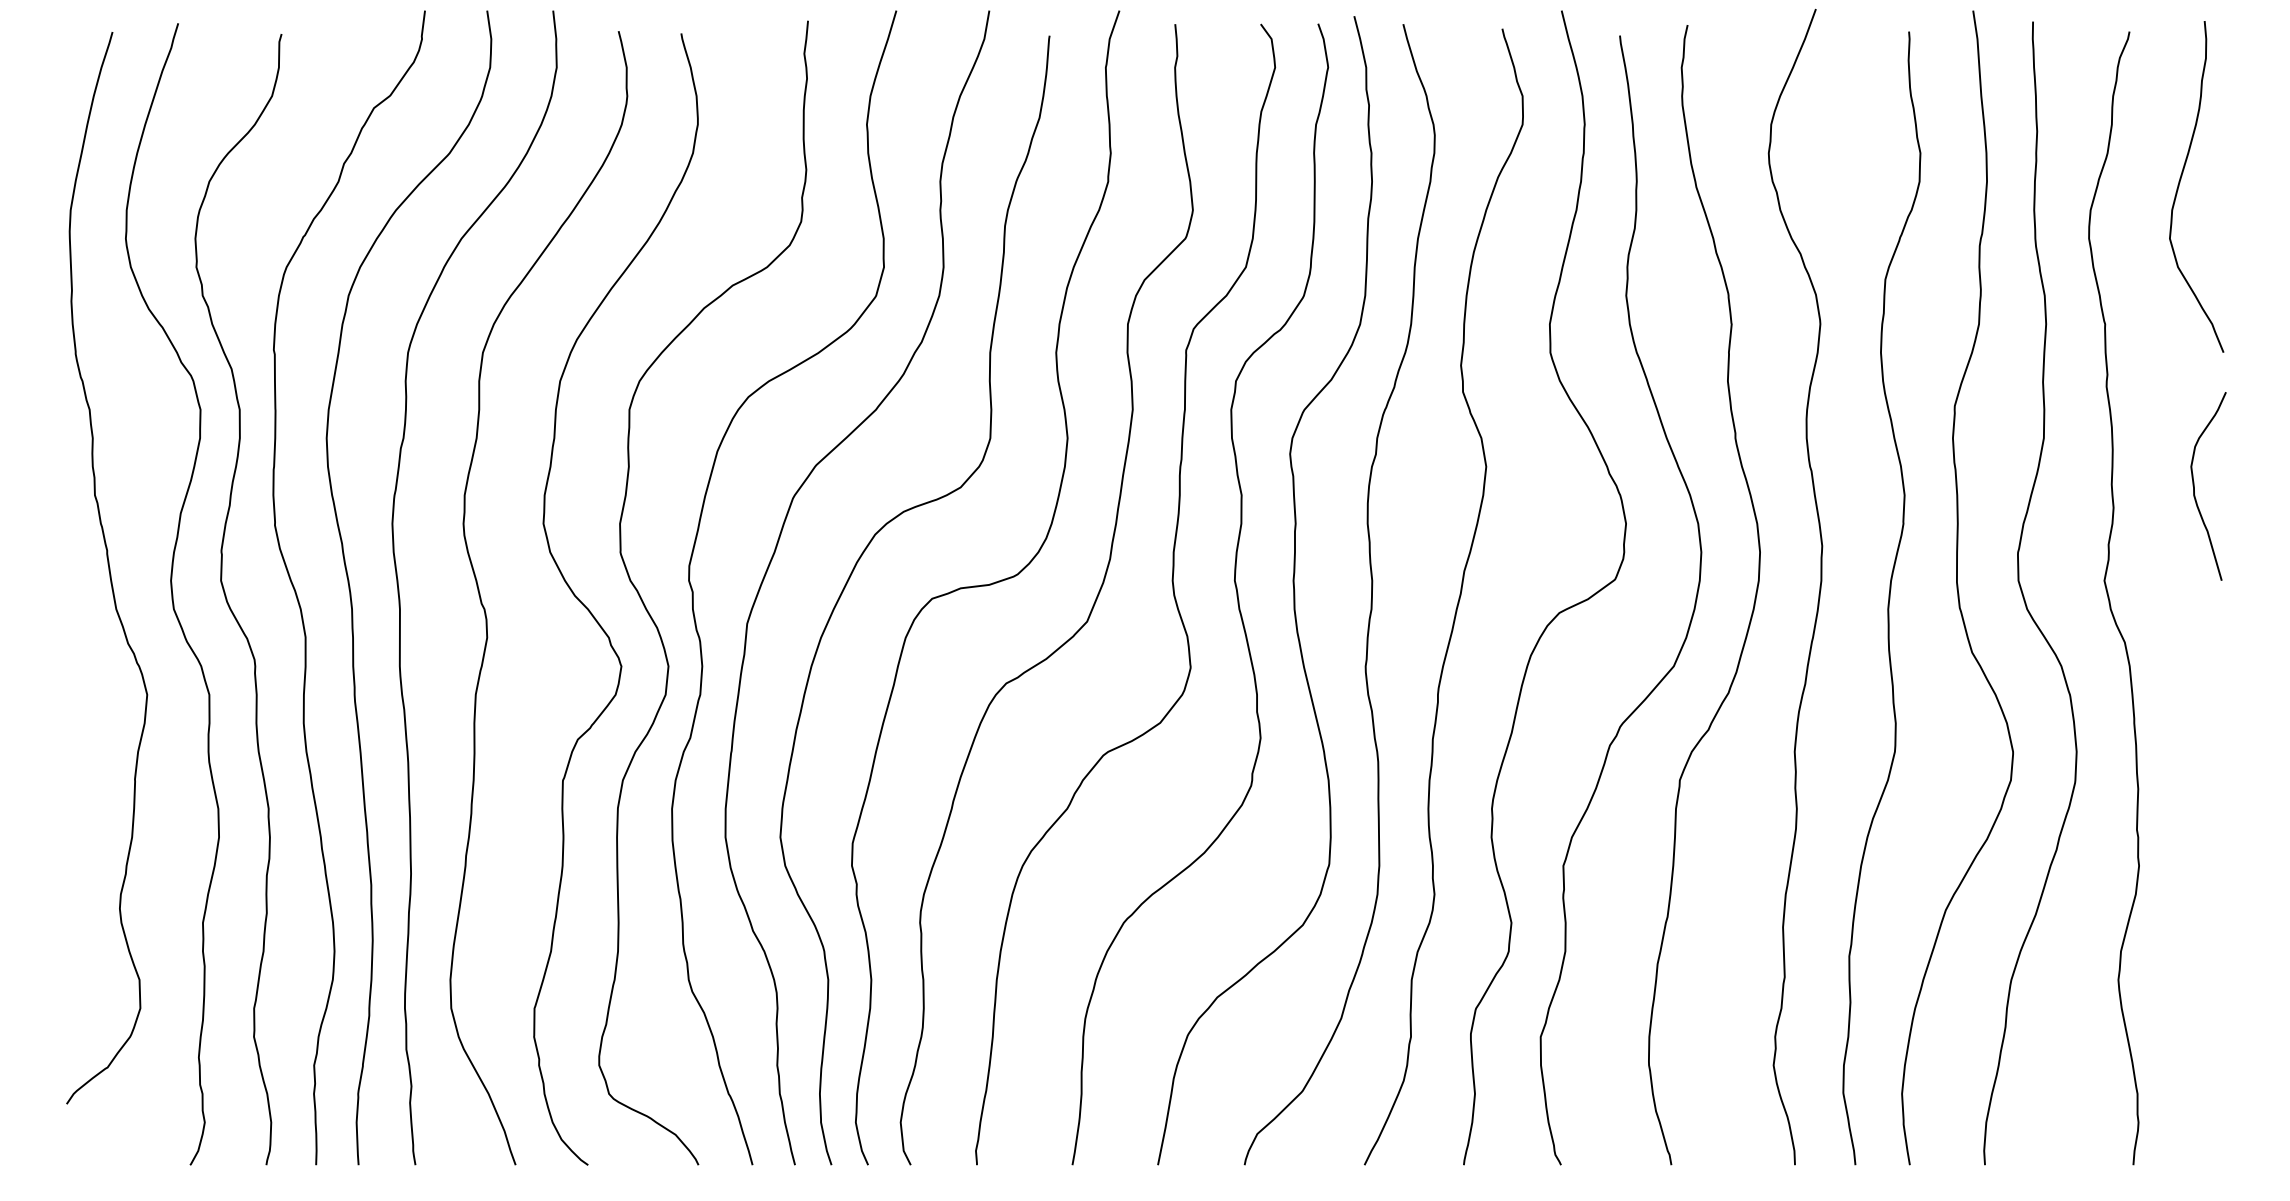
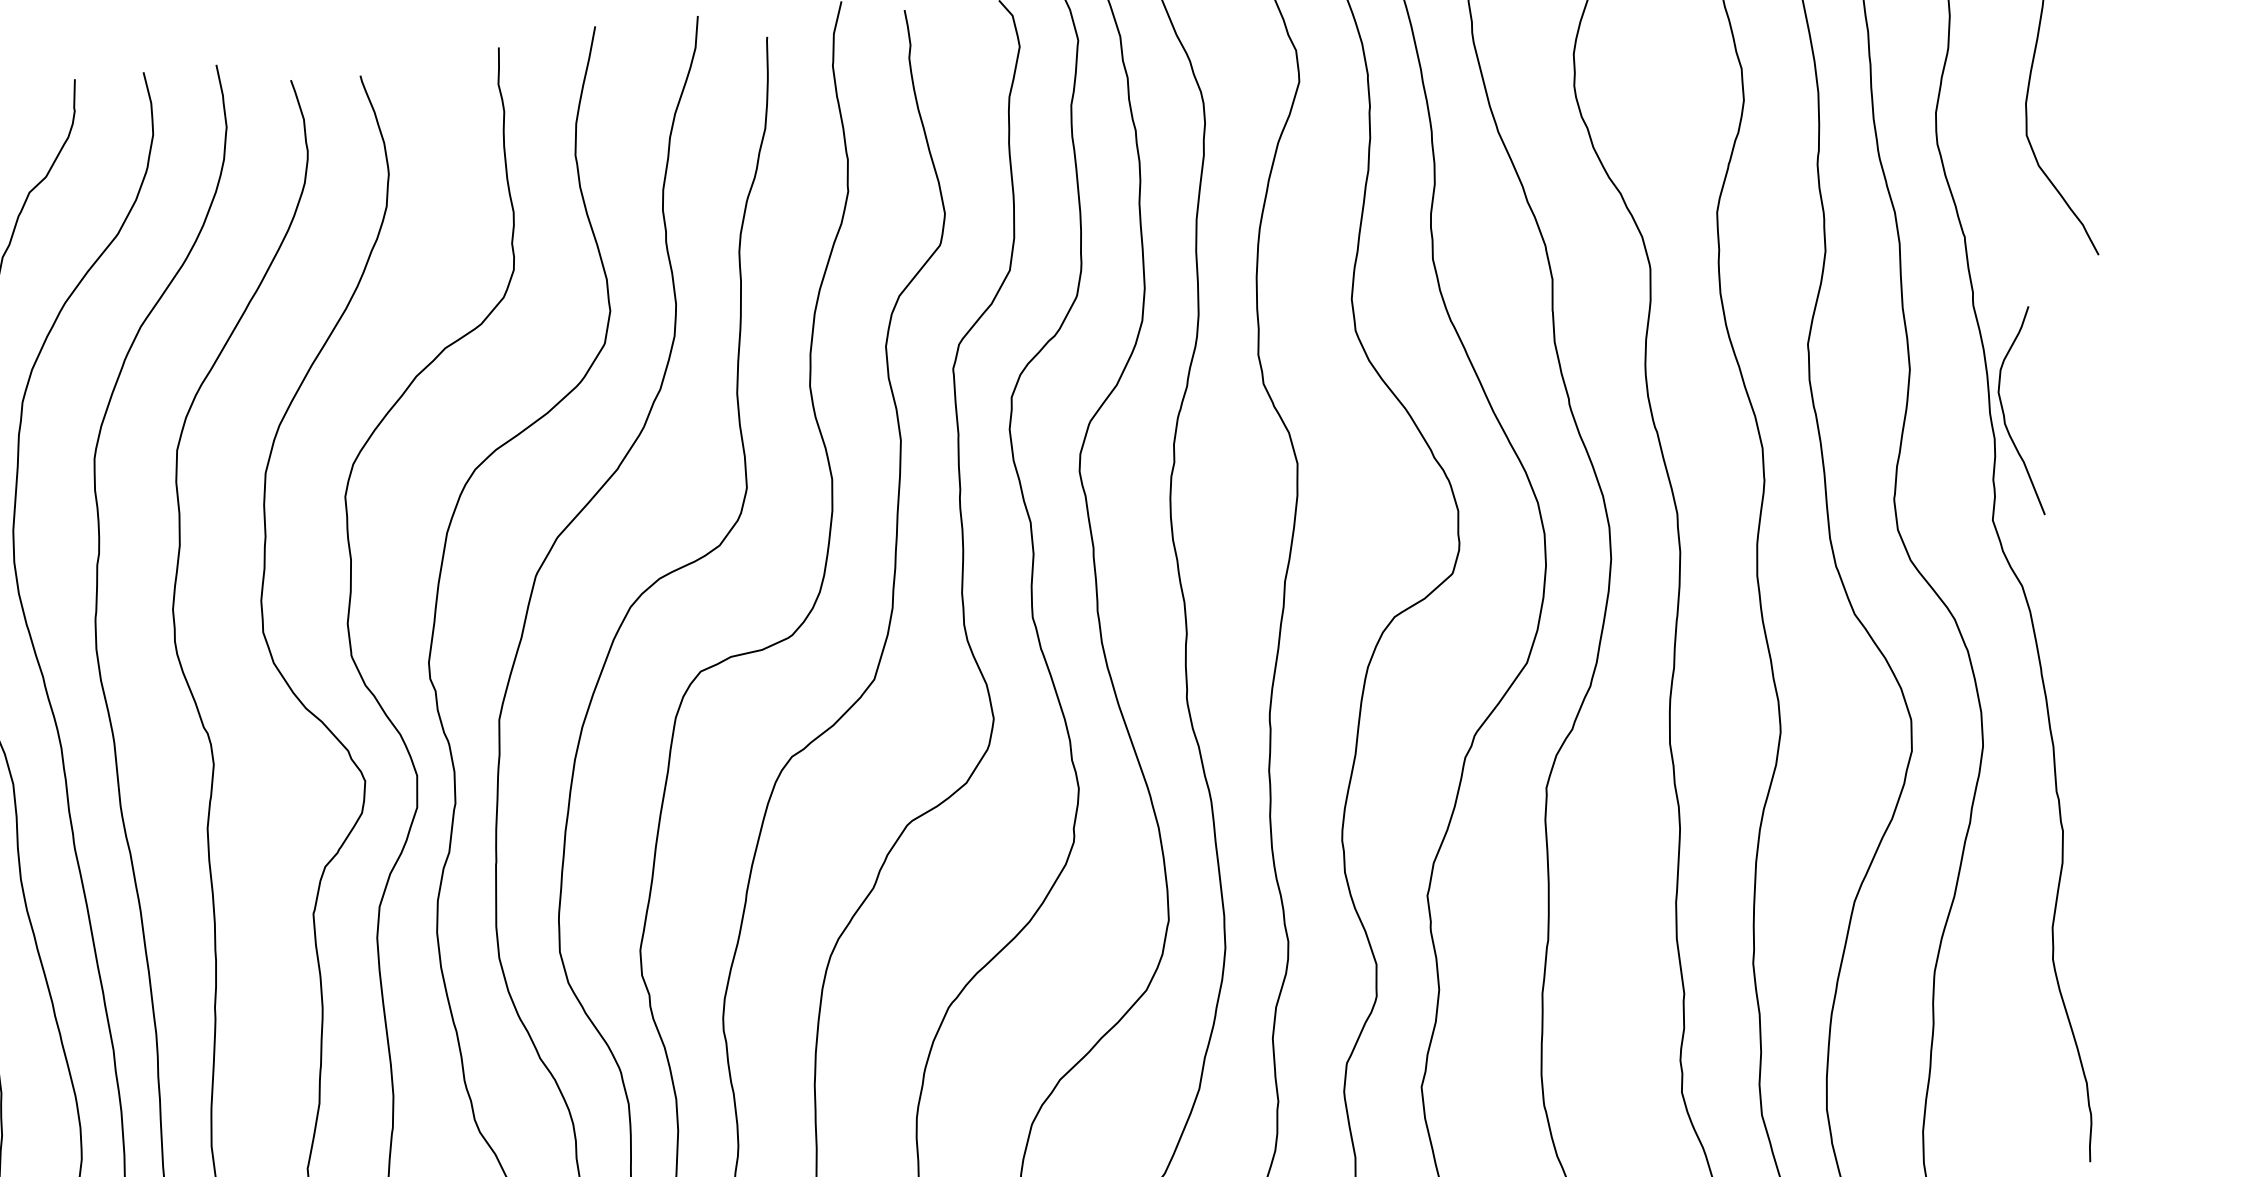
curve: (2194, 486) -> (2004, 413), moved

